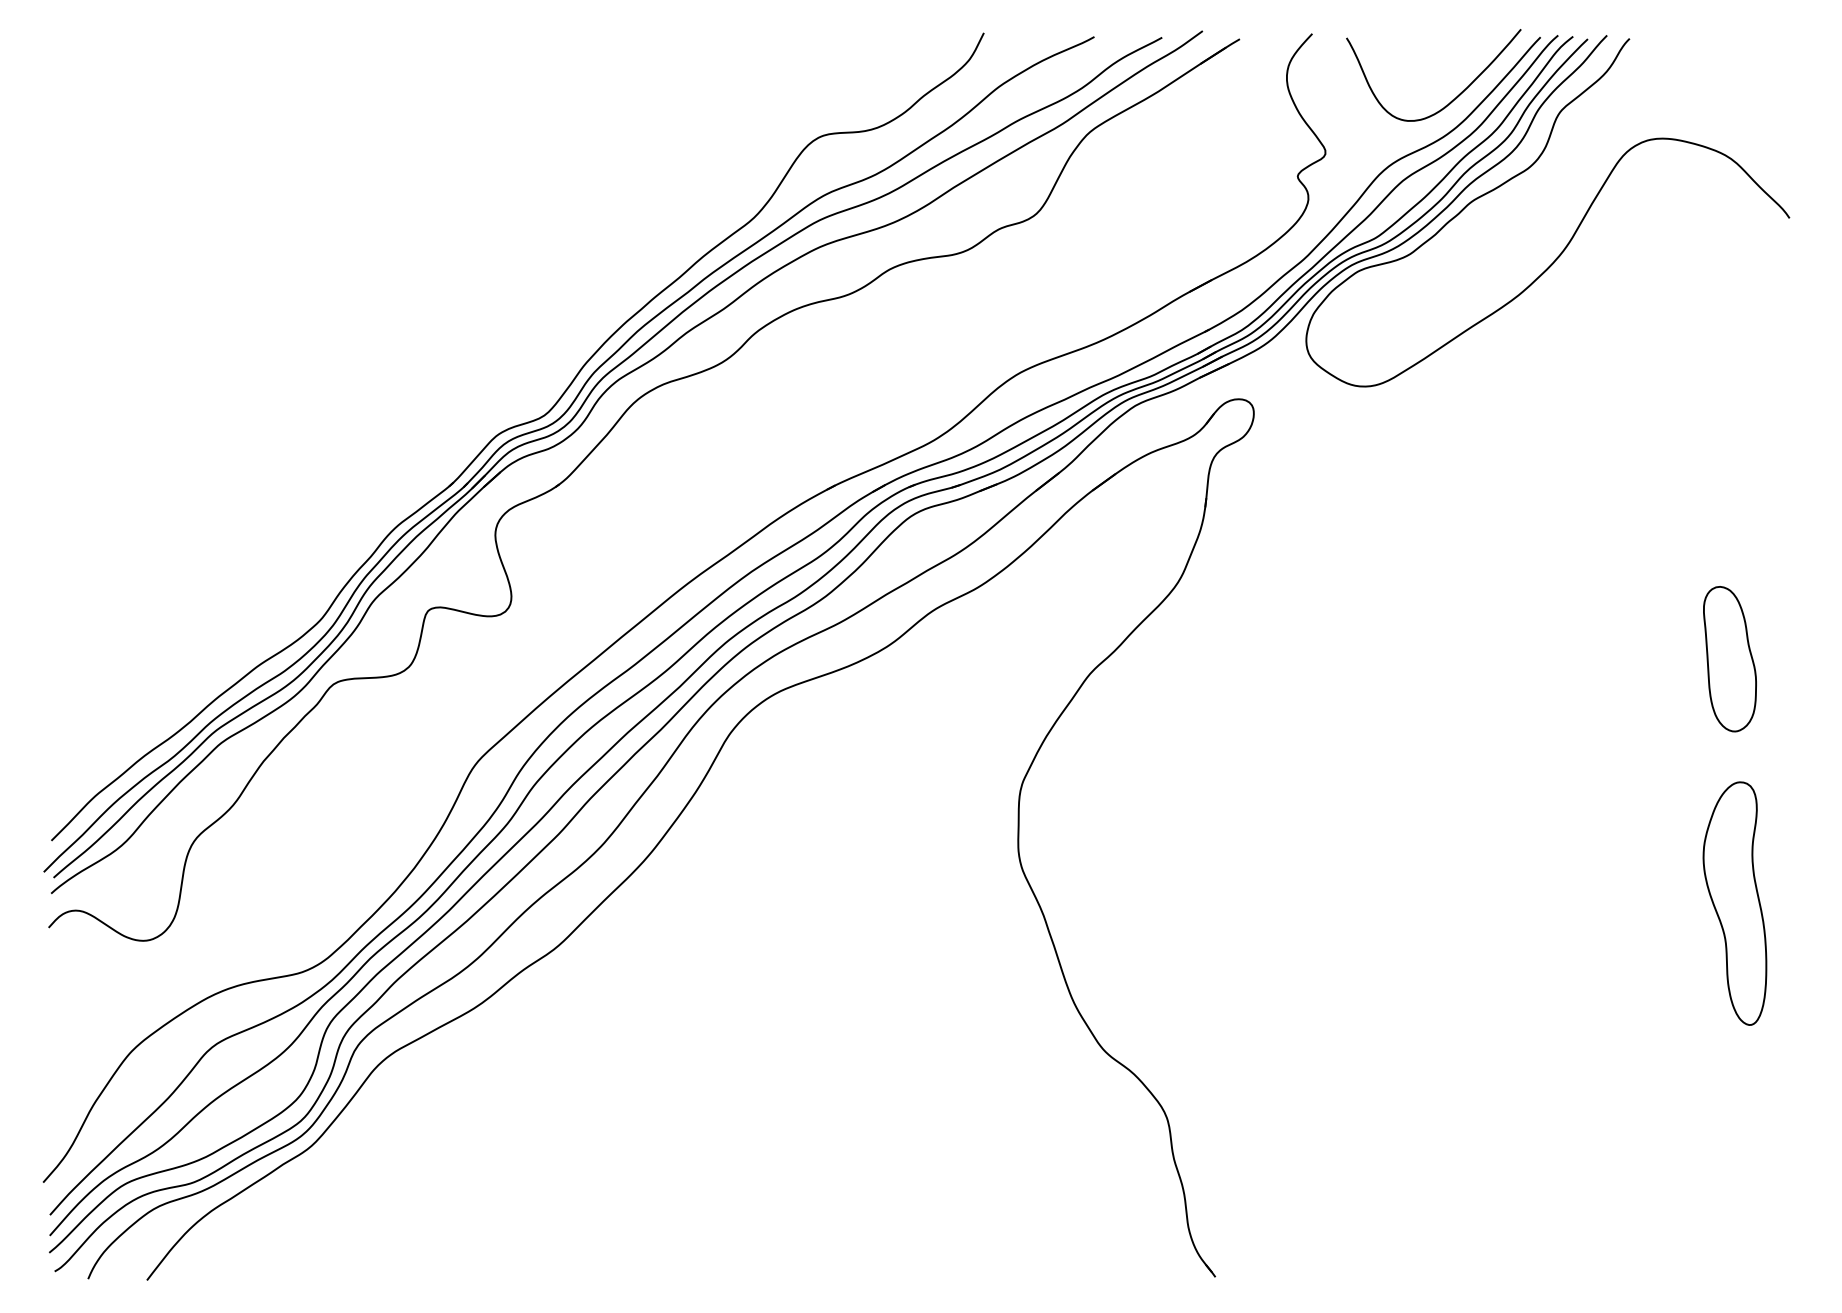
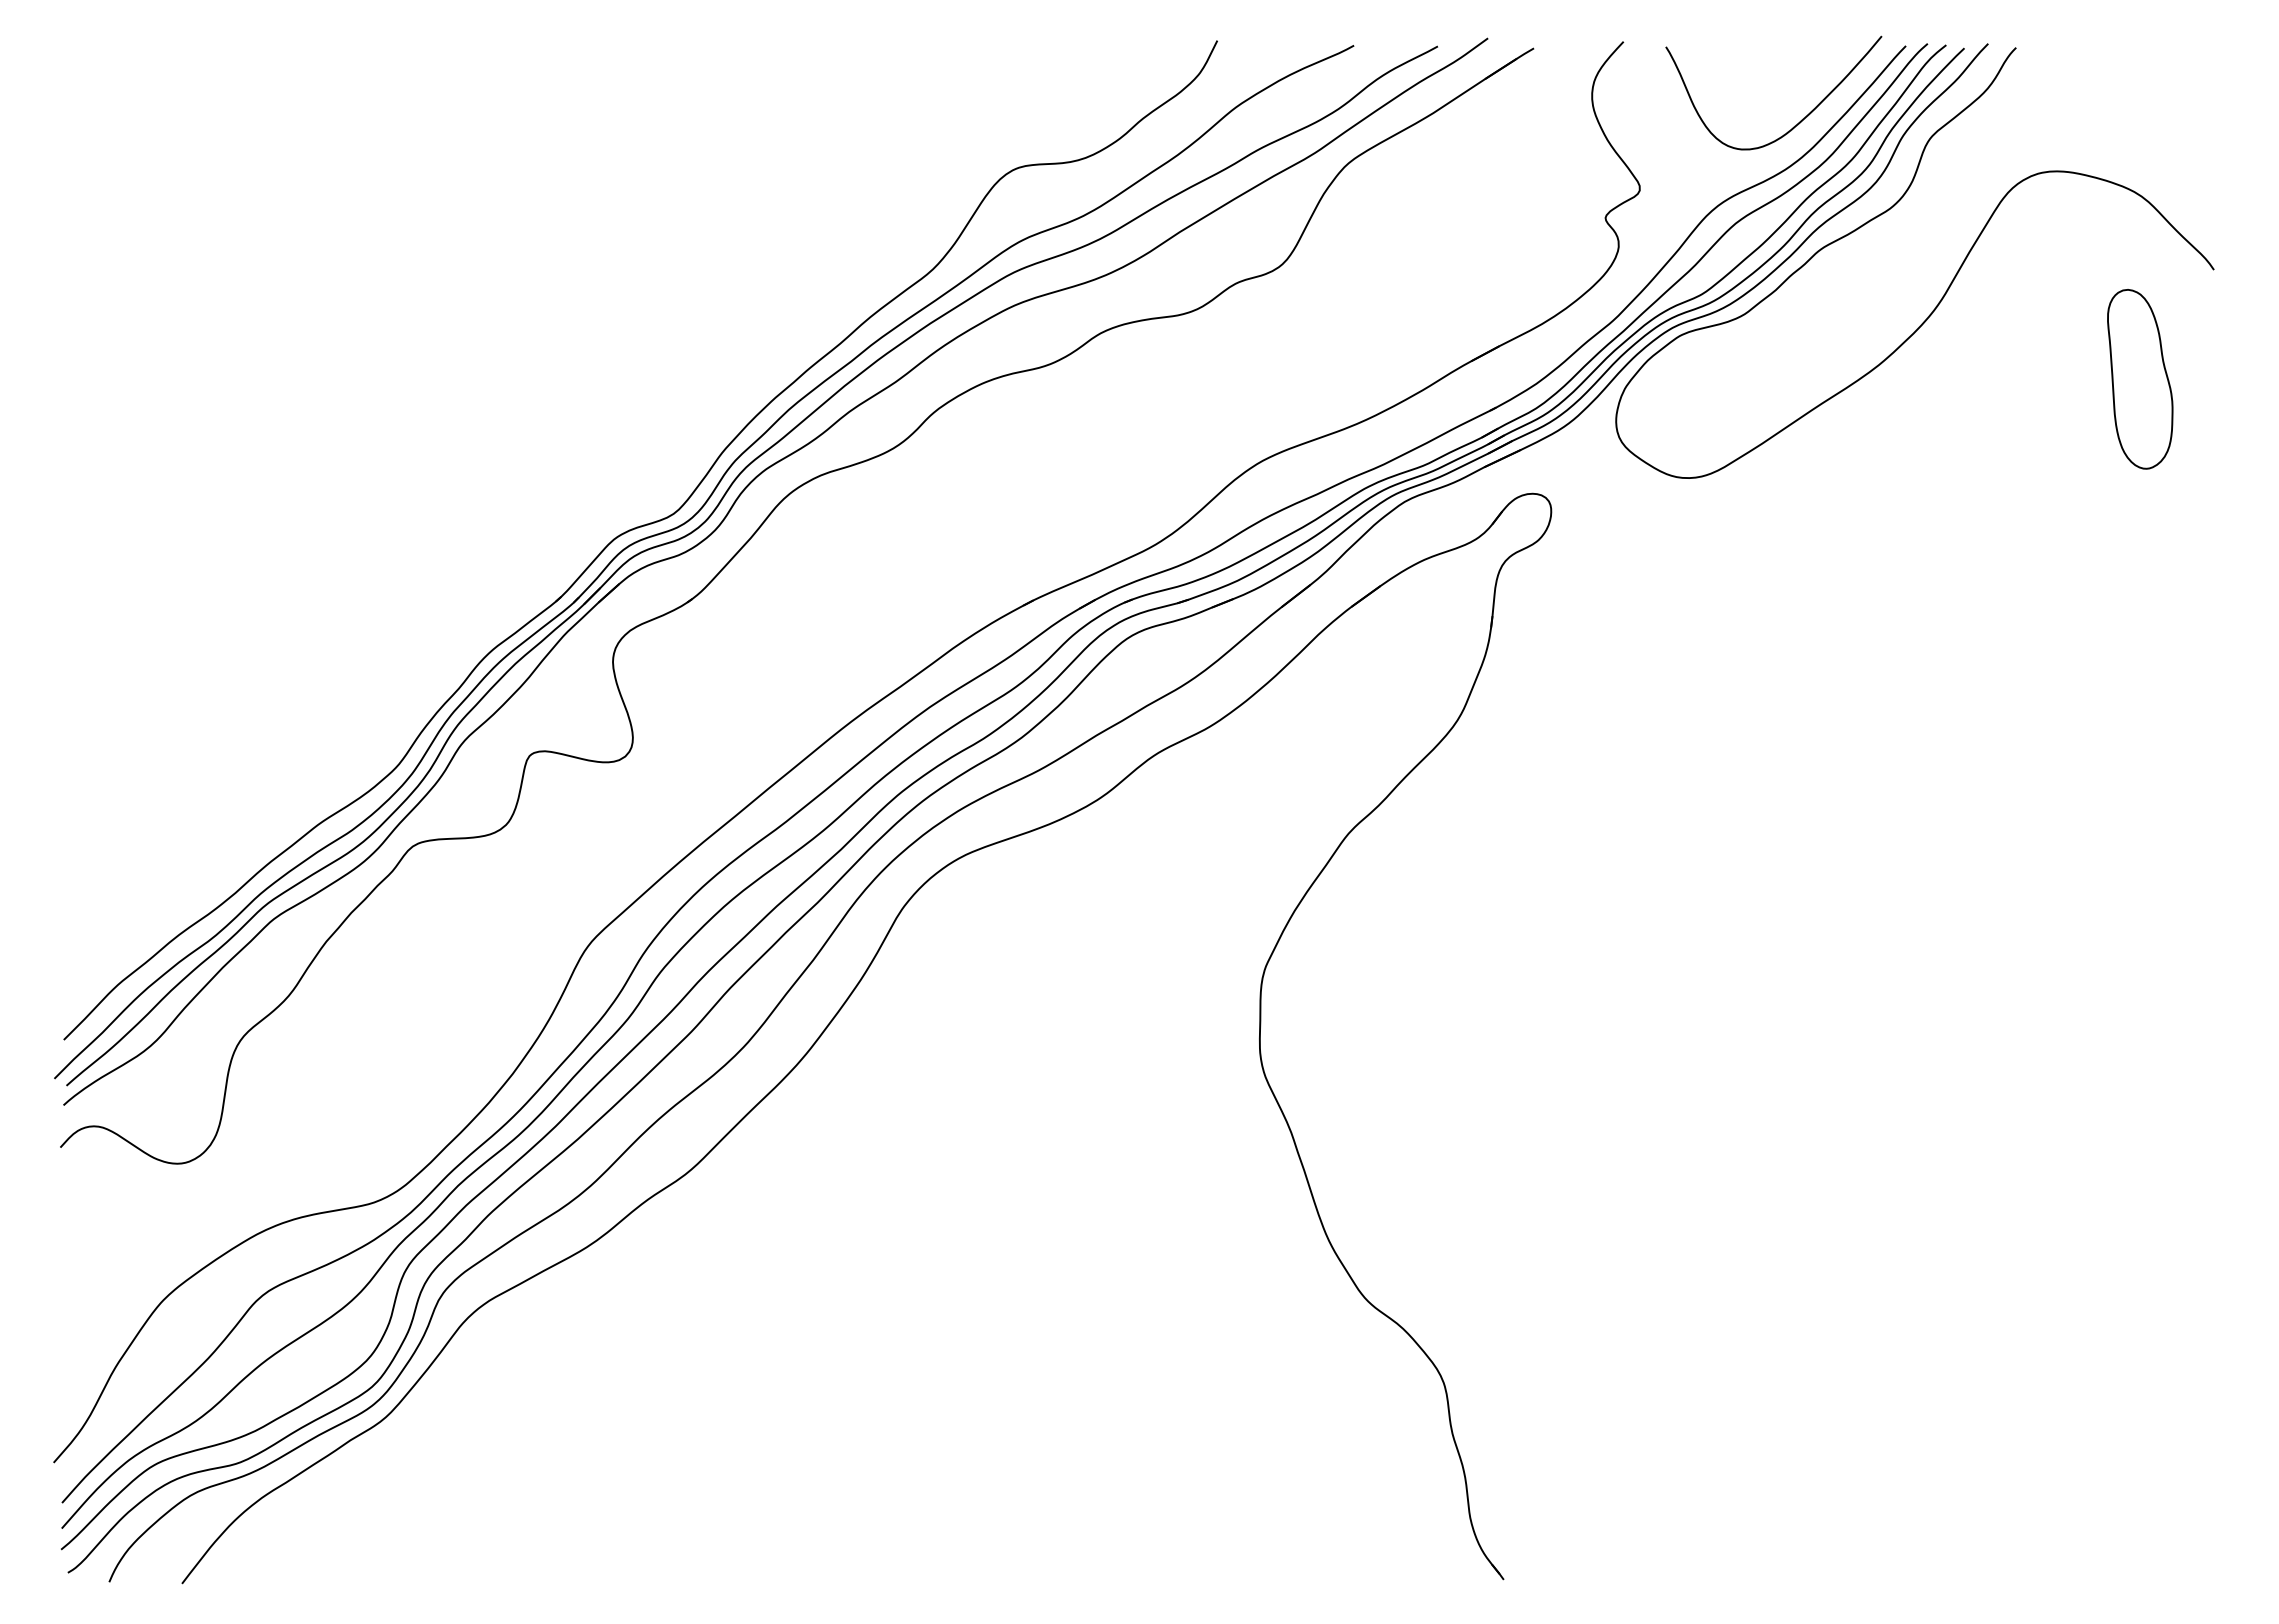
part: (1730, 659) -> (2140, 379), moved
part: (1735, 903) -> (2146, 1117), removed

